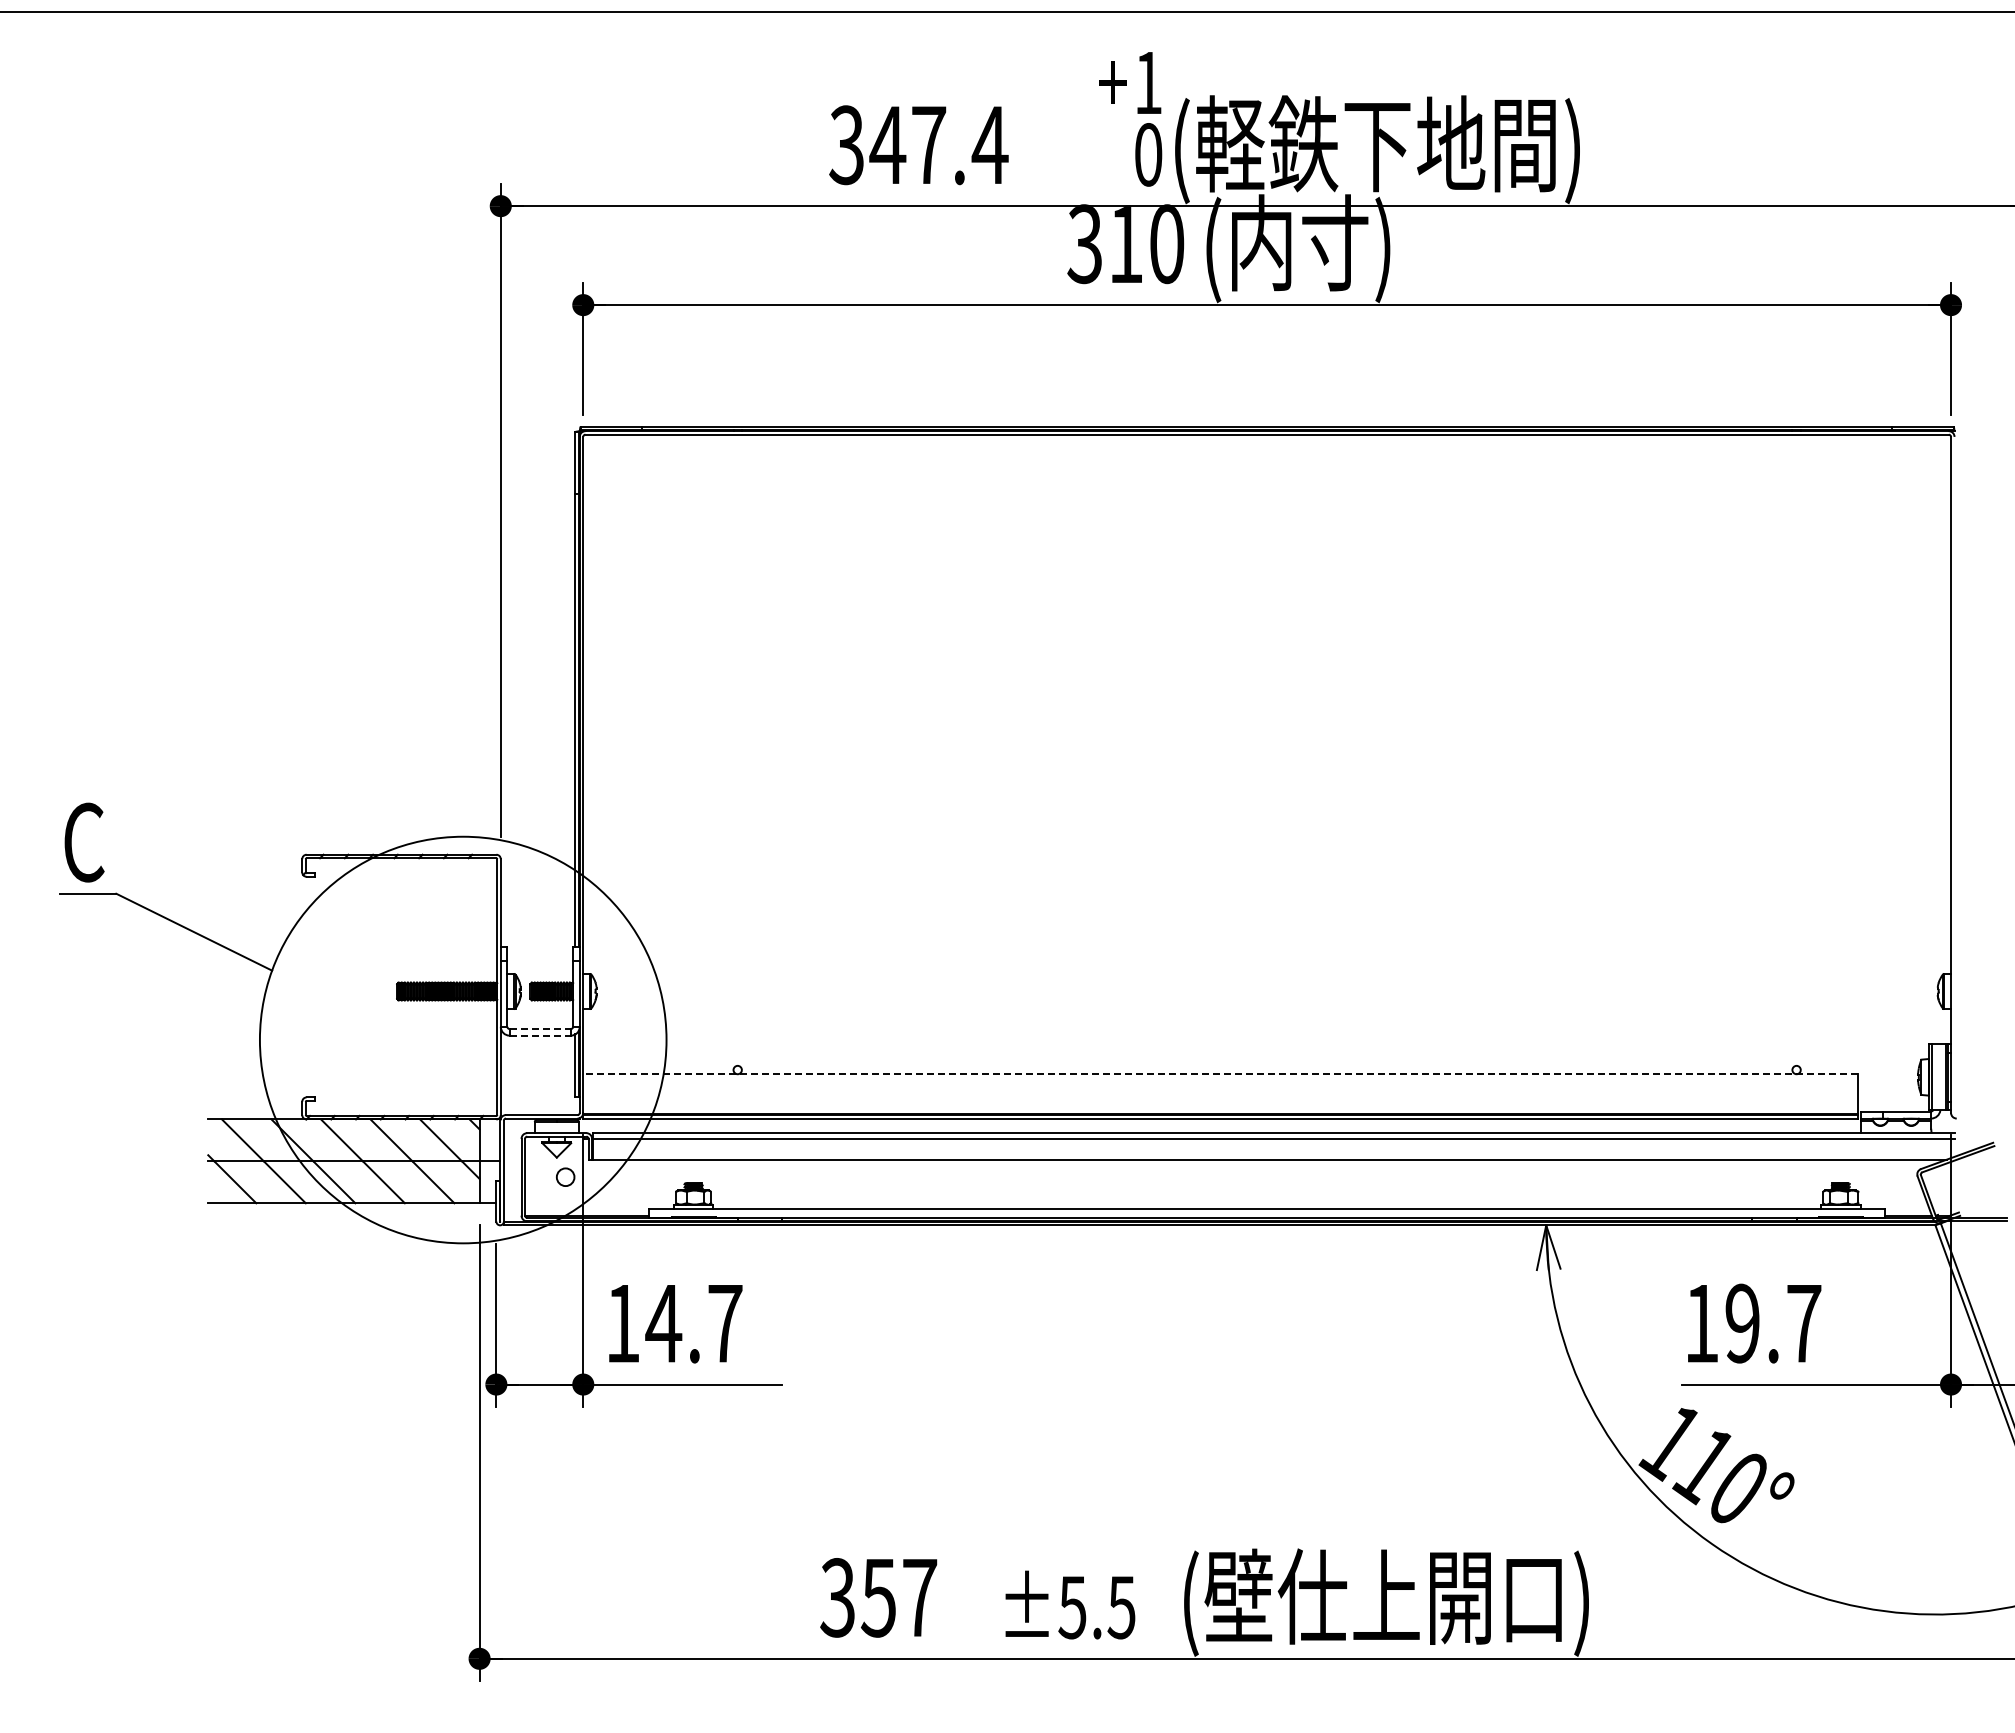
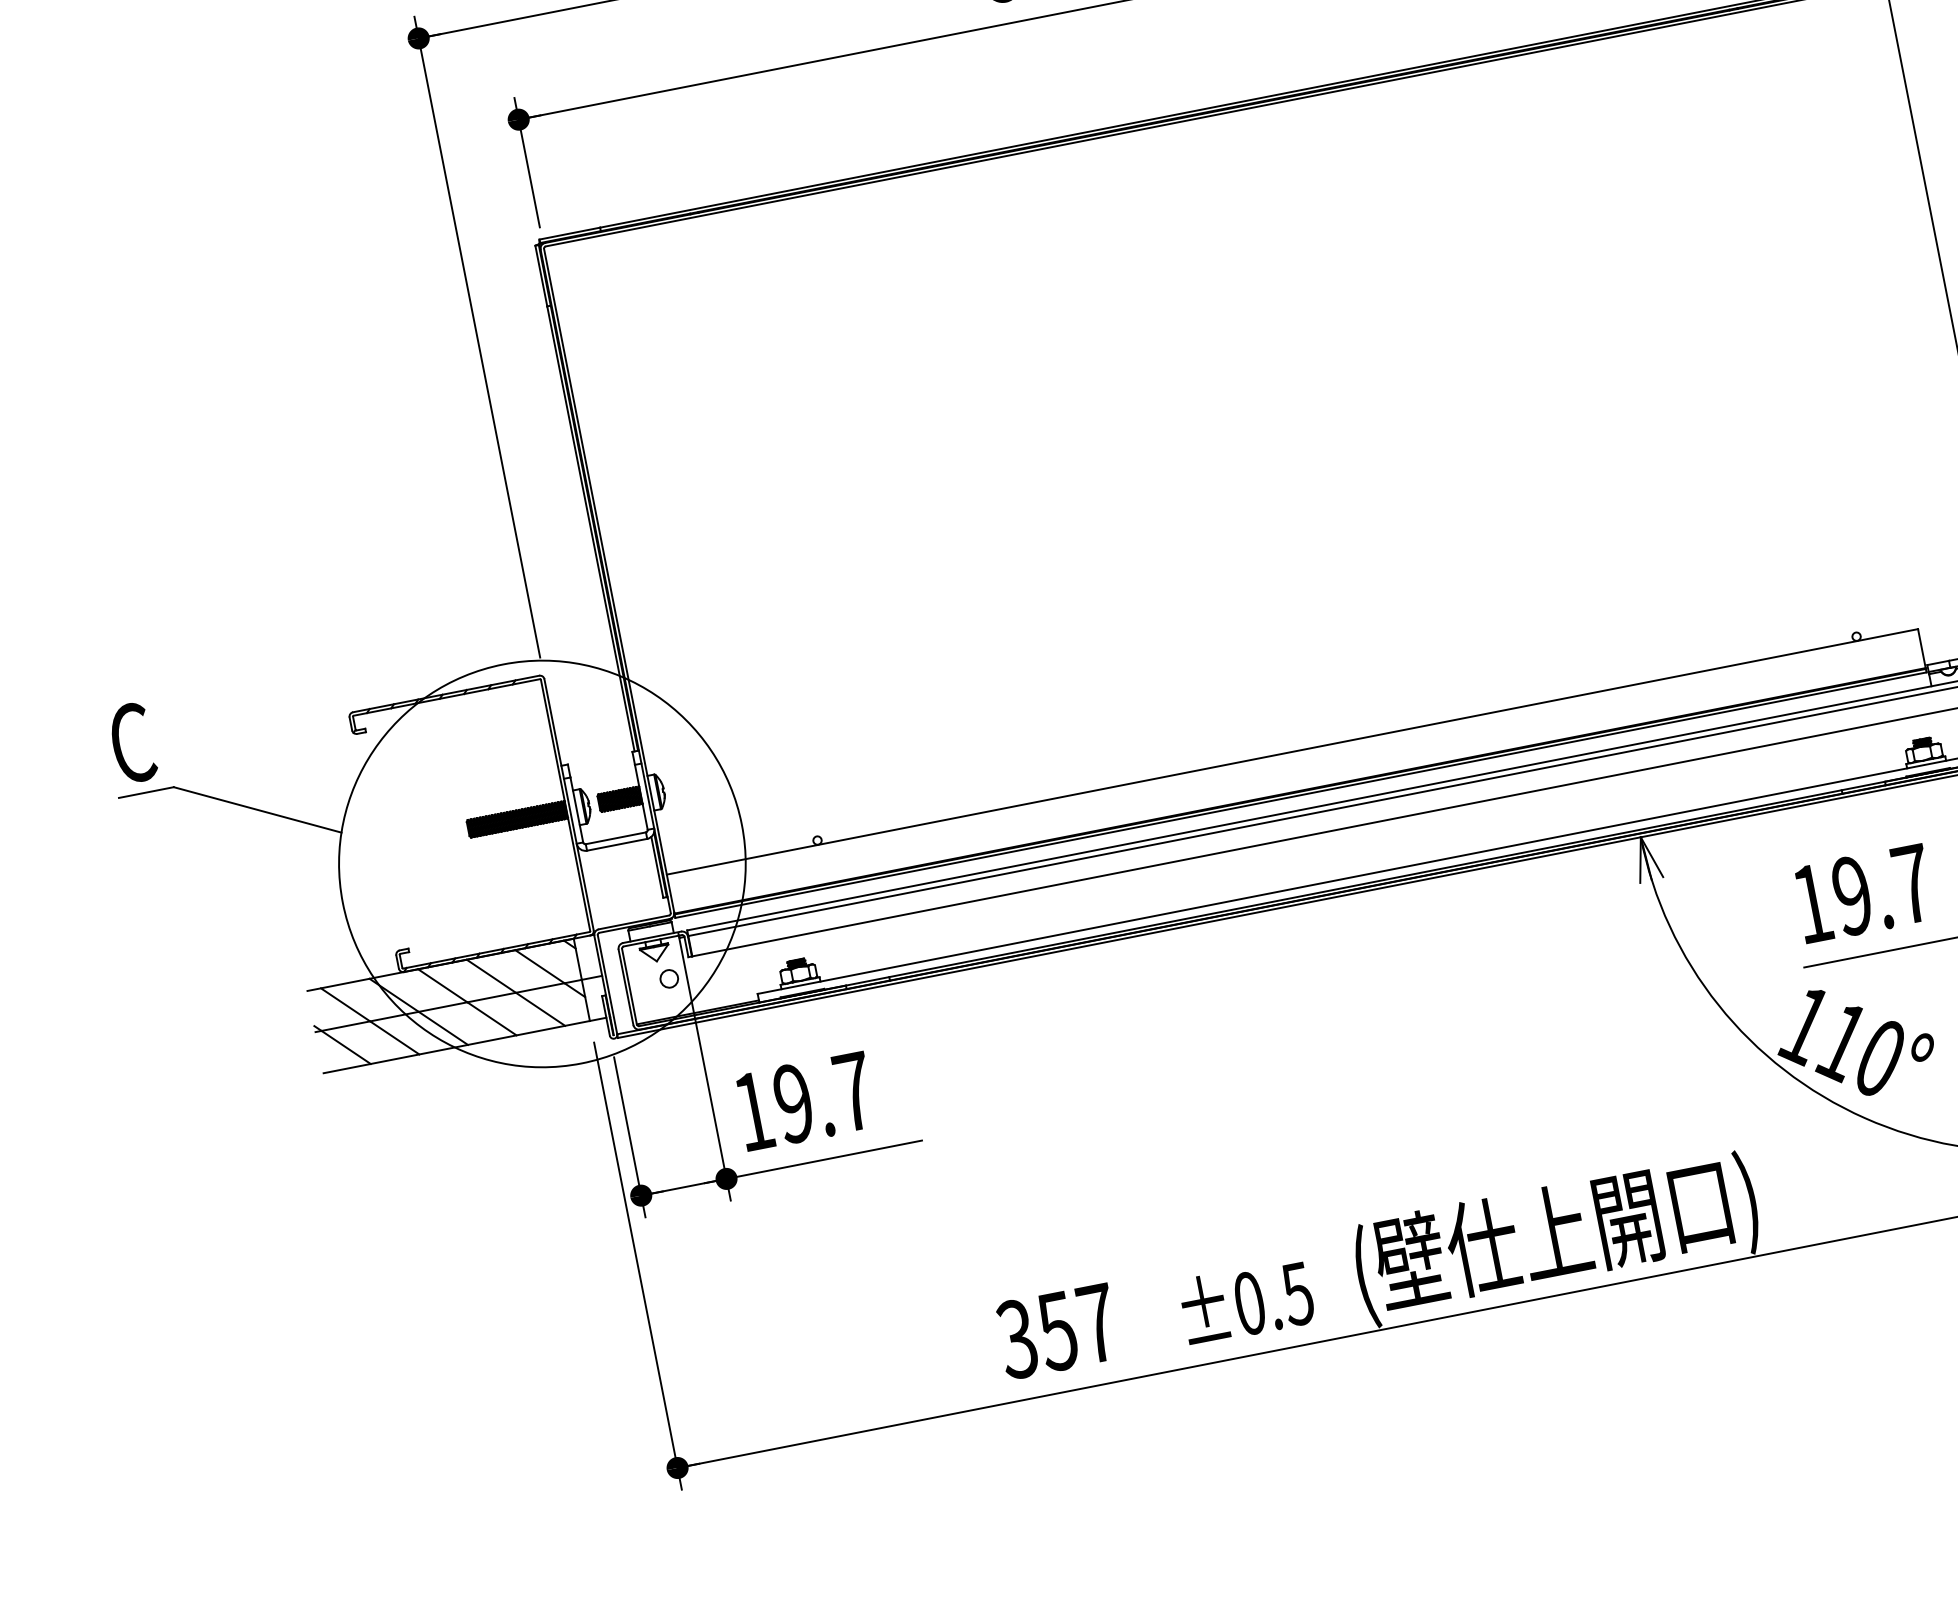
line: (540, 1029) -> (616, 838), dashed -> solid
line: (540, 1035) -> (617, 844), dashed -> solid
line: (1220, 1074) -> (1292, 751), dashed -> solid
text: (663, 1323) -> (793, 1103), 14.7 -> 19.7
text: (1072, 1607) -> (1249, 1303), ±5.5 -> ±0.5

